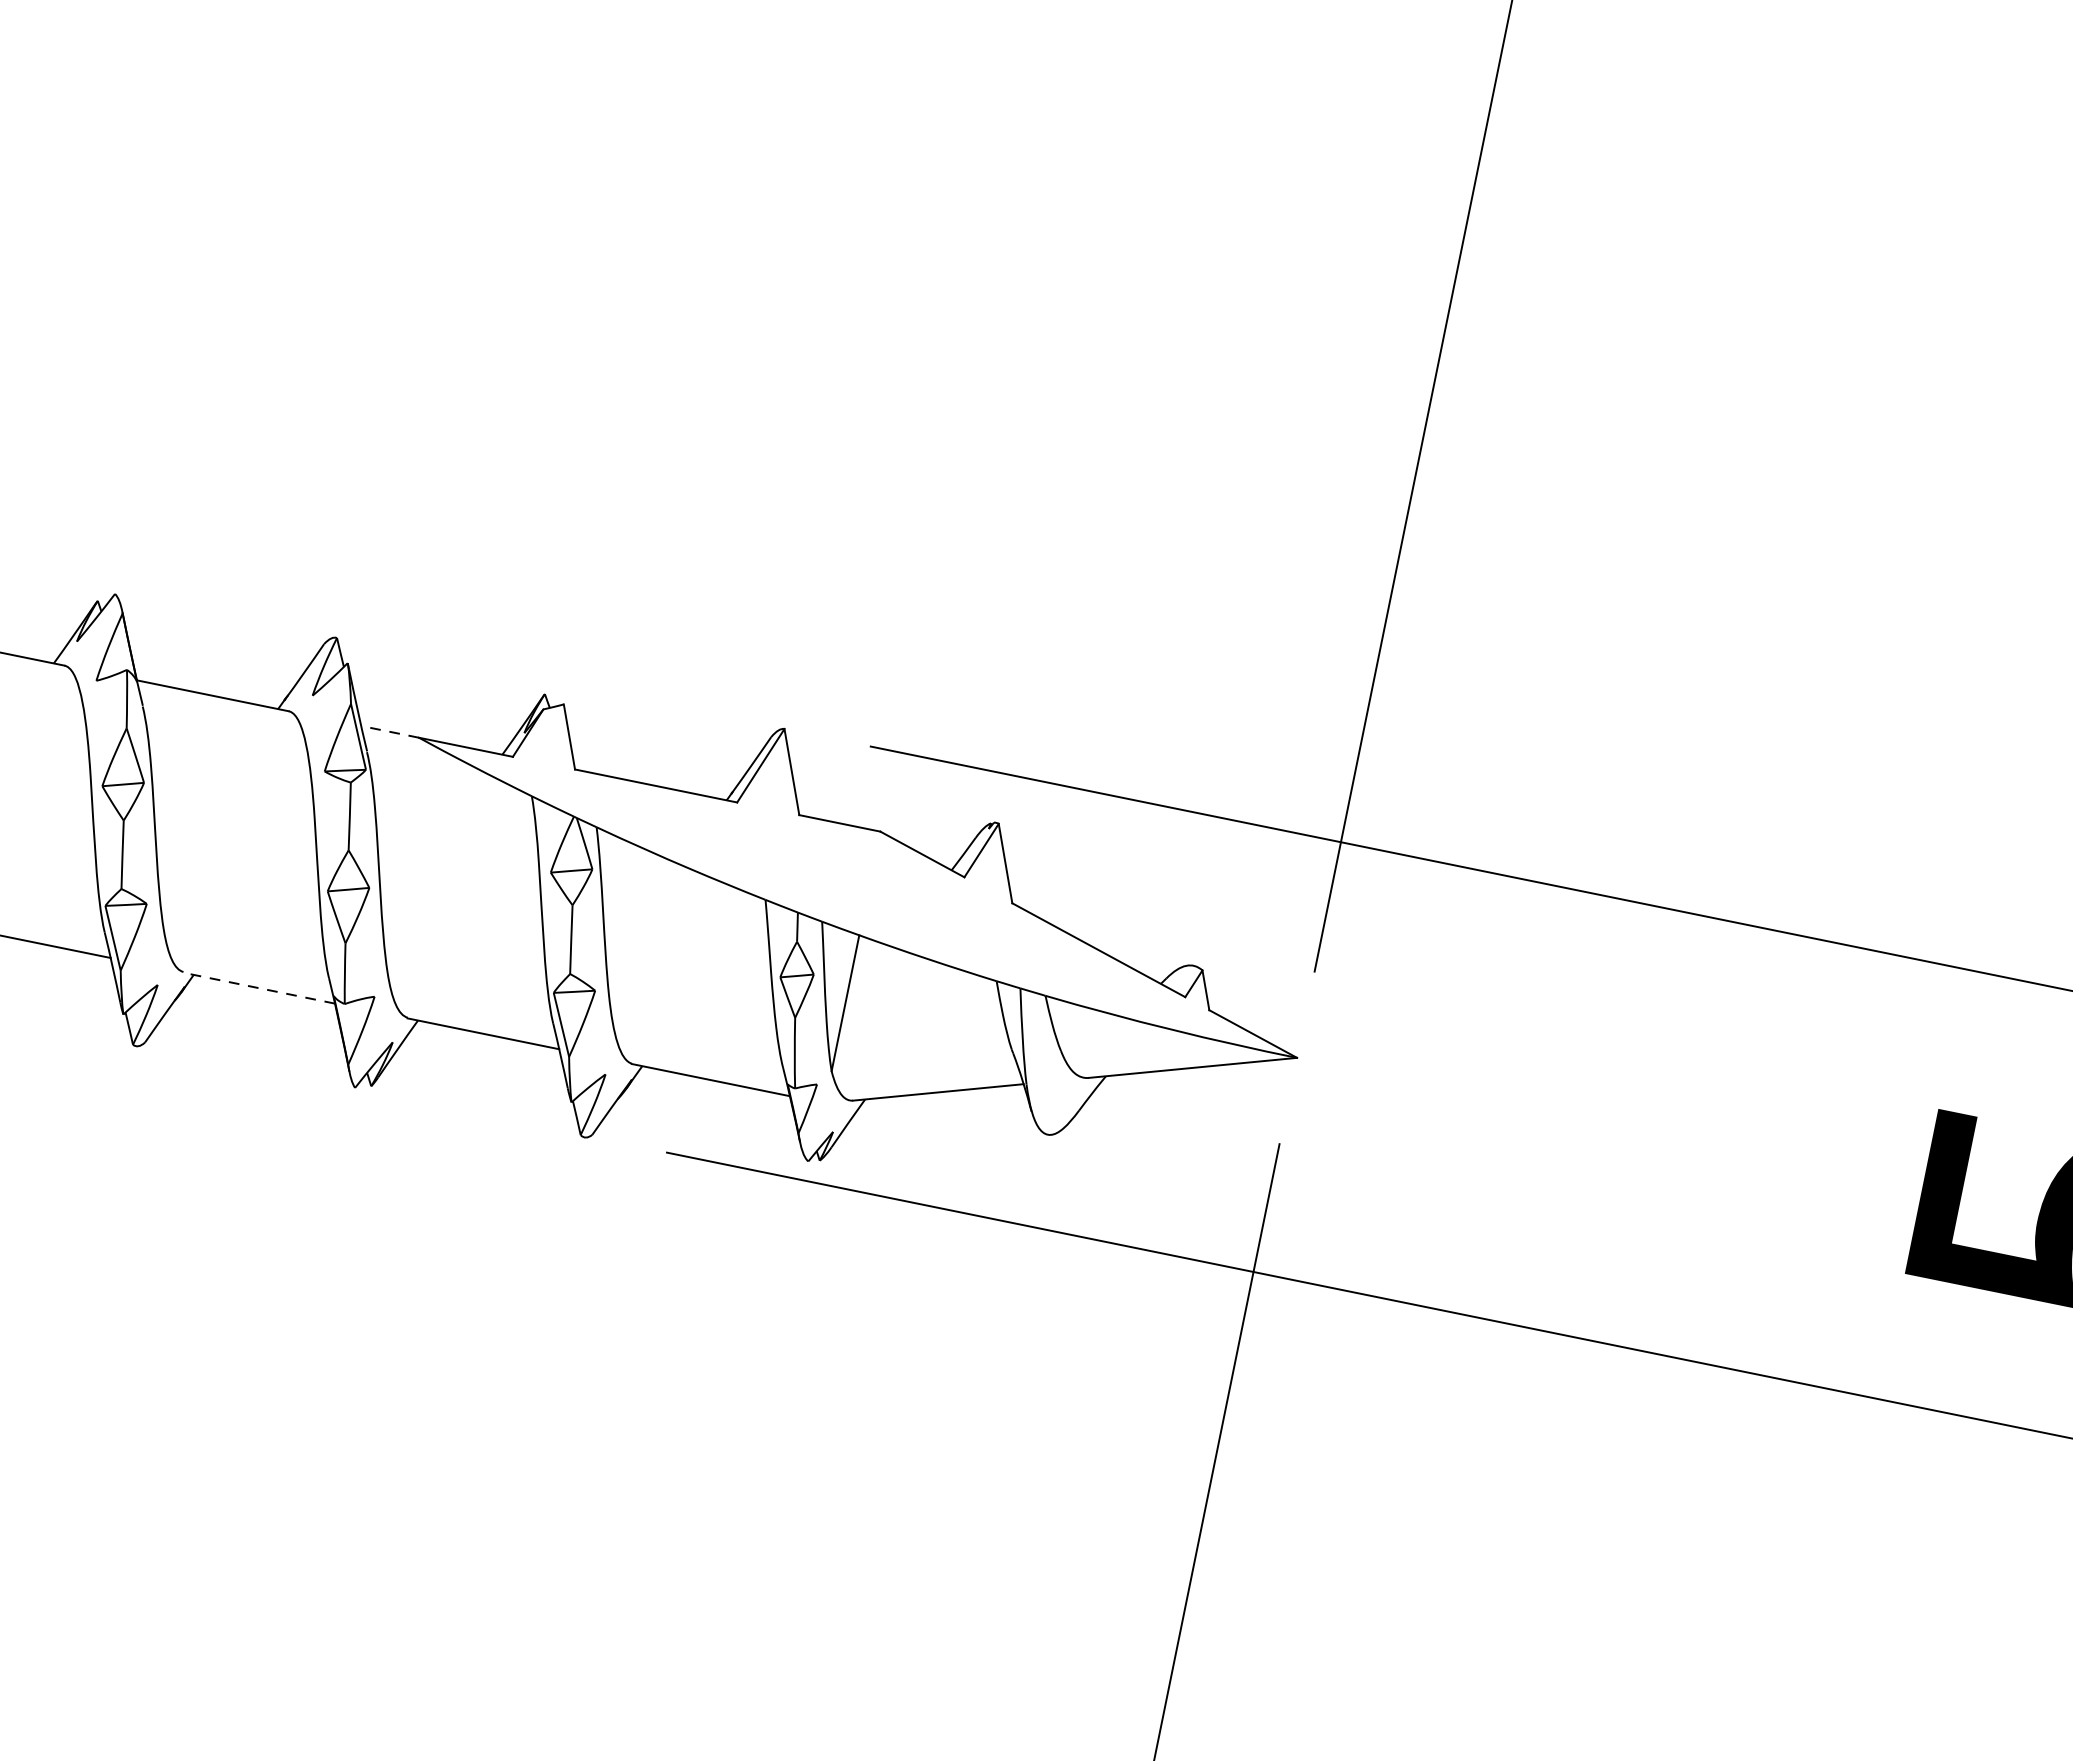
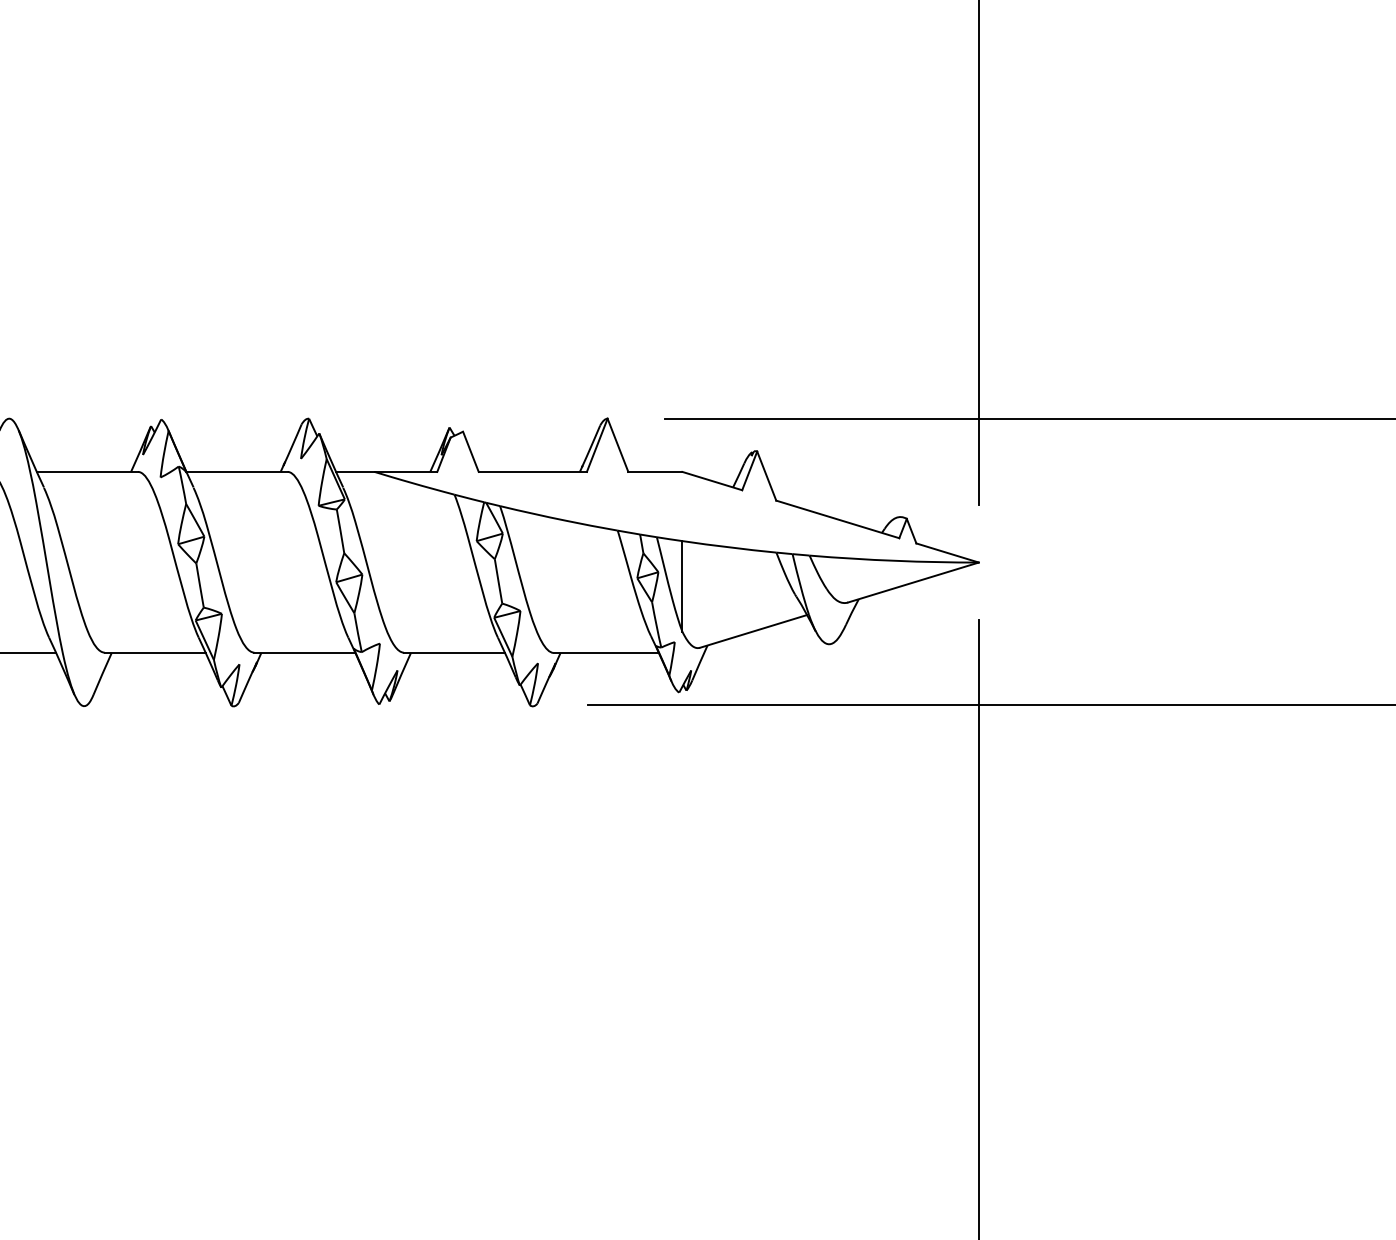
line: (388, 730) -> (354, 471), dashed -> solid
line: (258, 988) -> (304, 653), dashed -> solid

